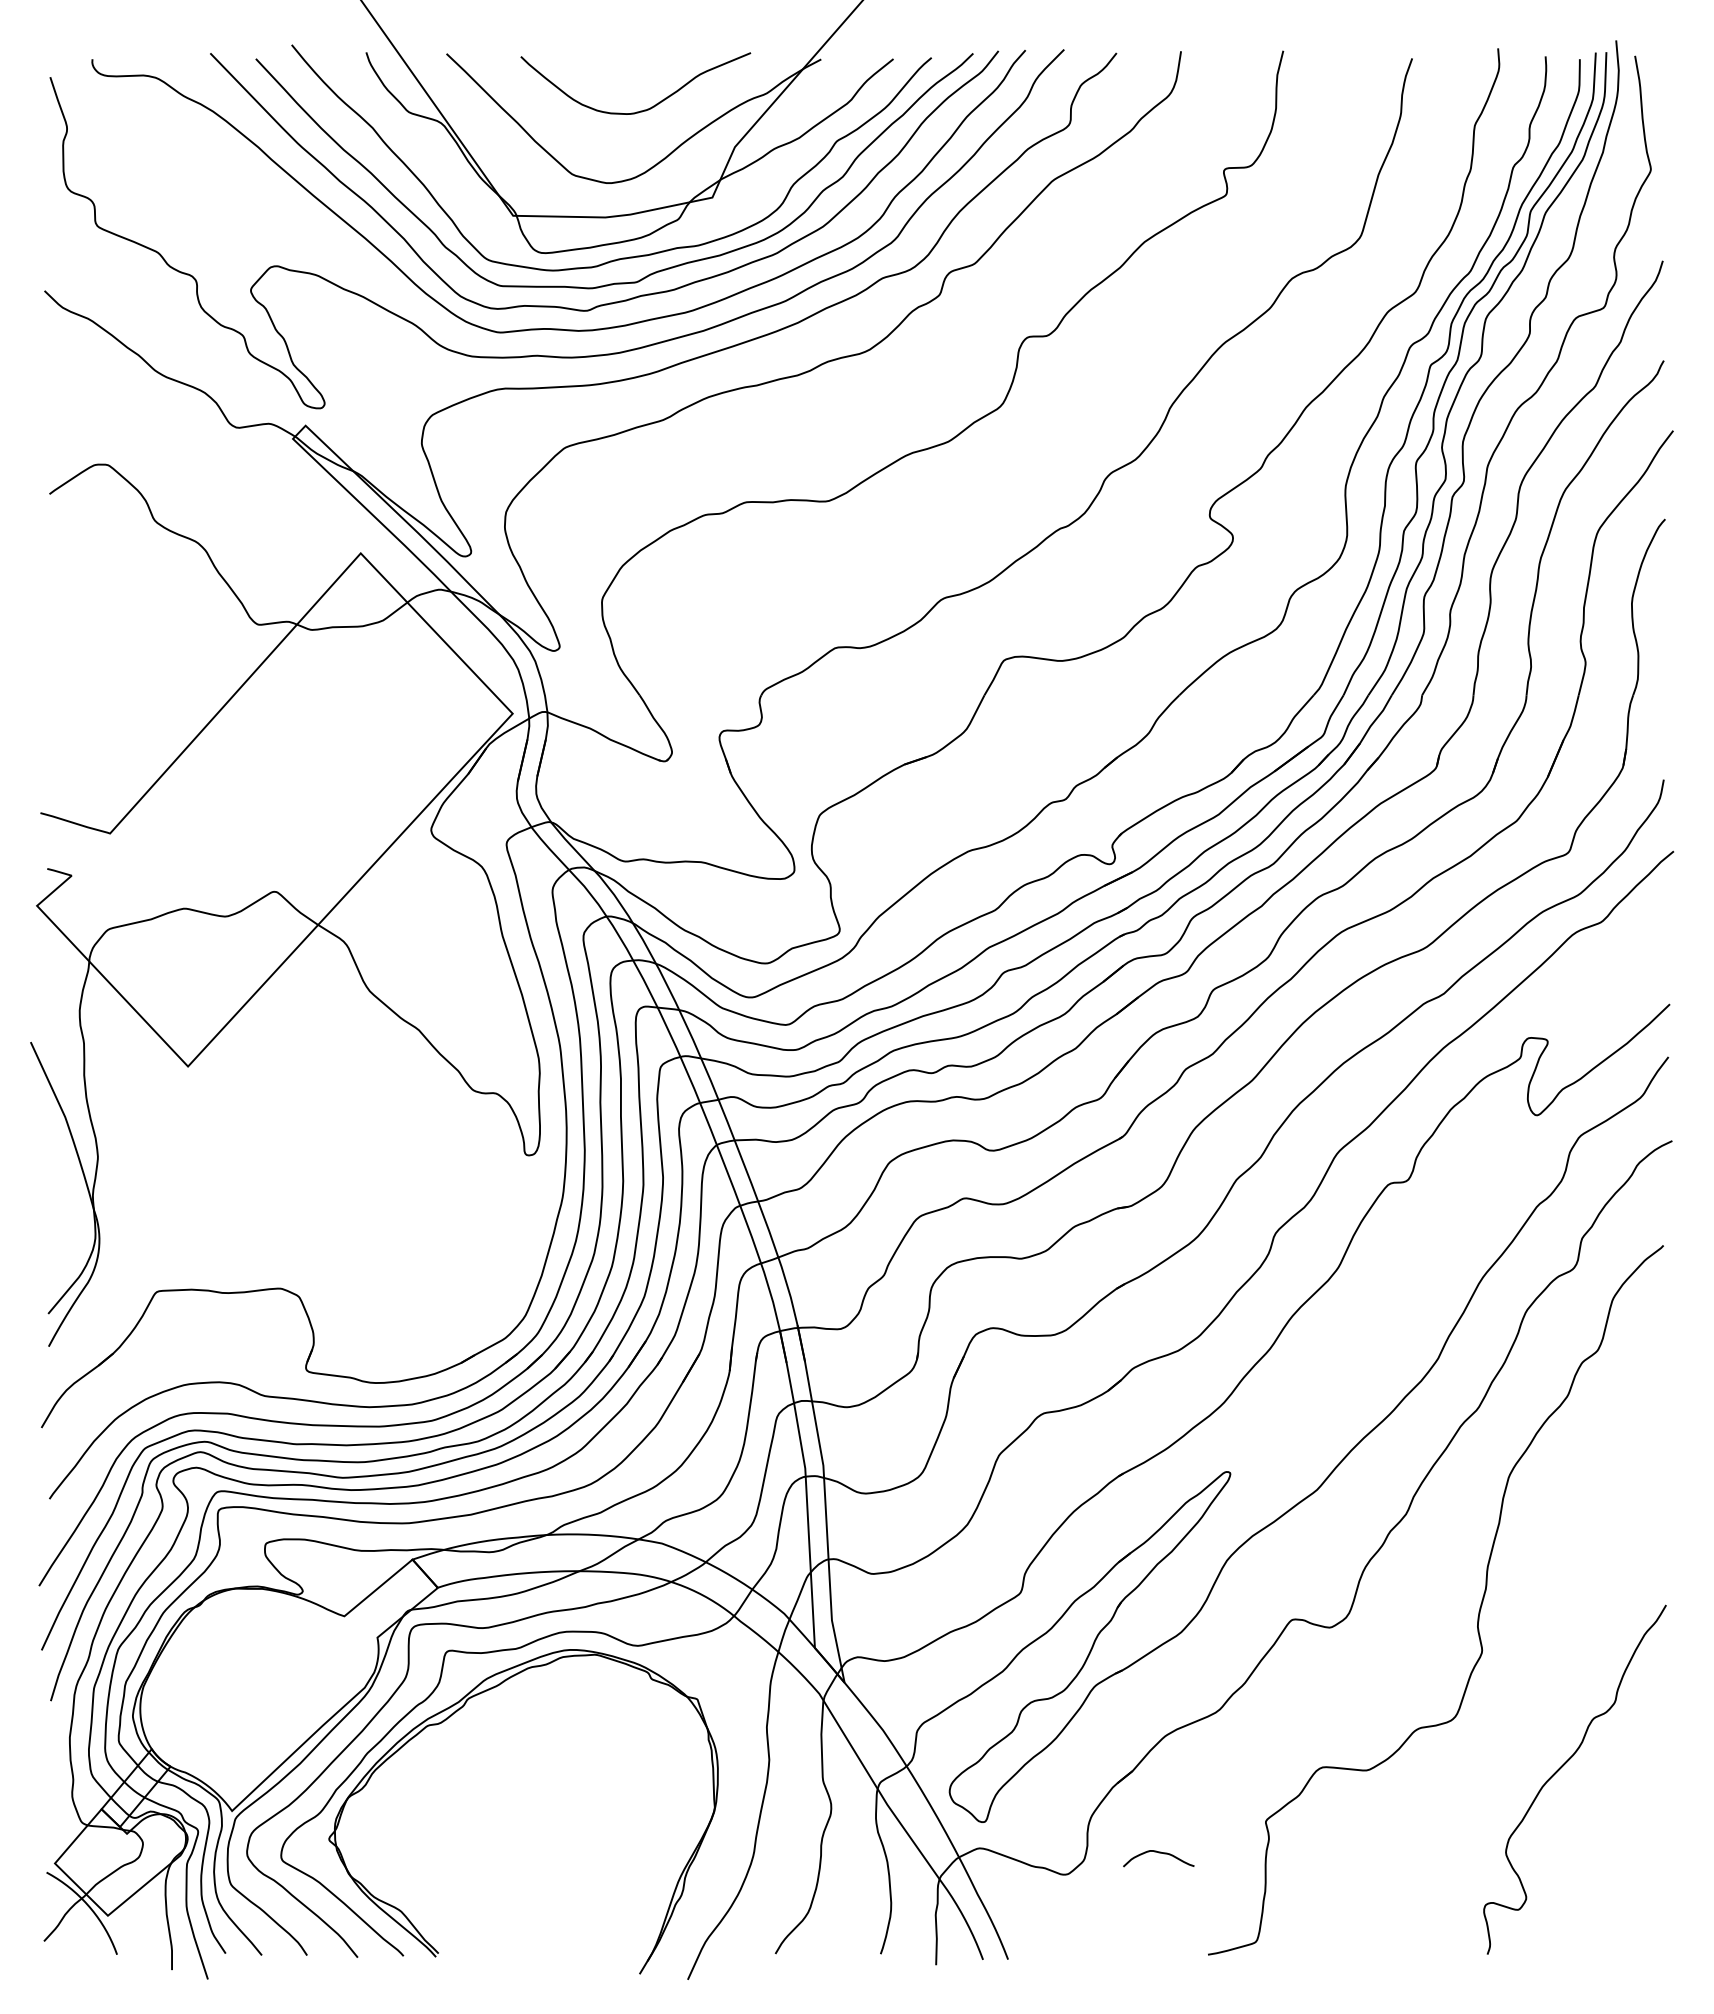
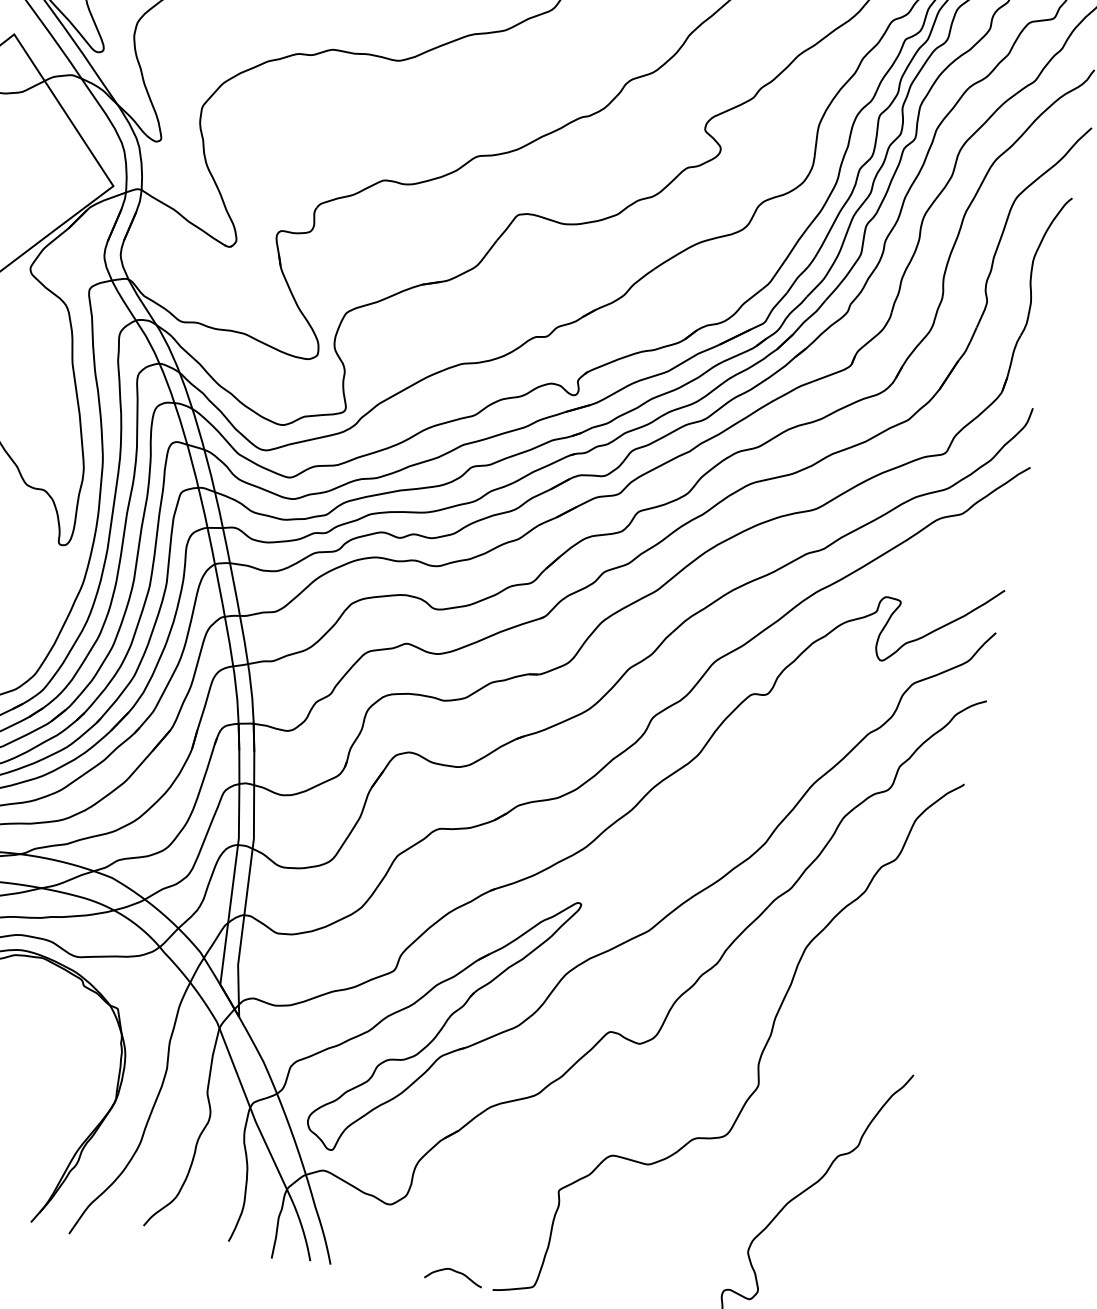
curve: (1158, 1853) -> (454, 1272), moved

